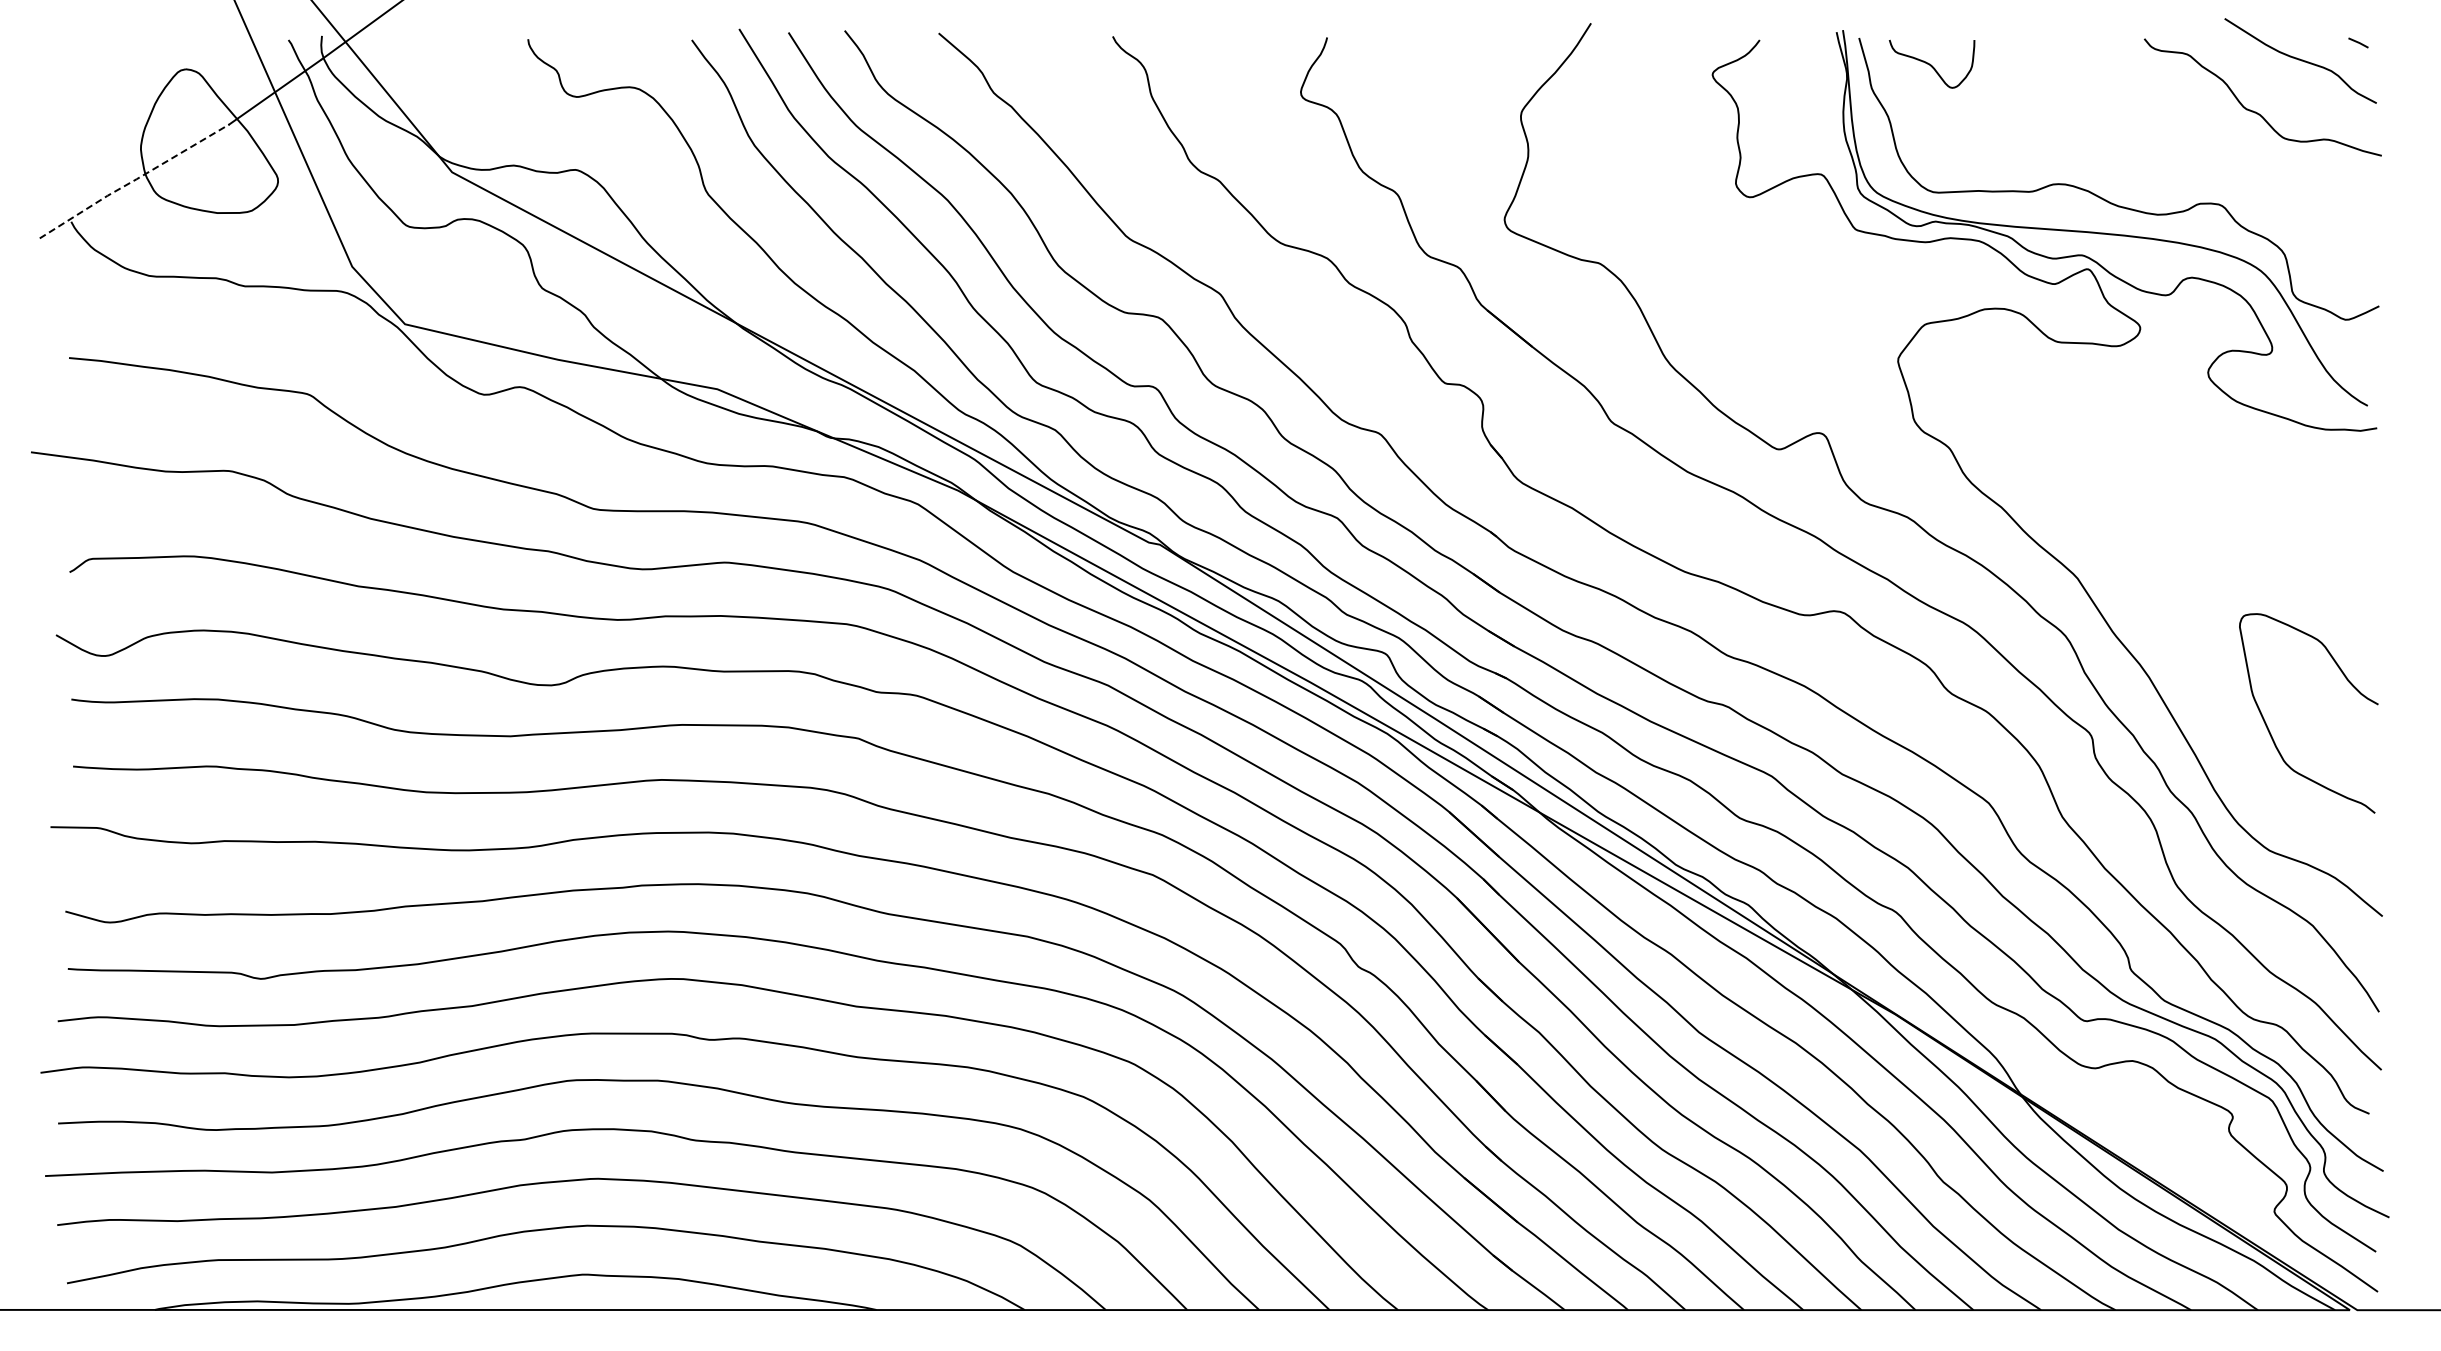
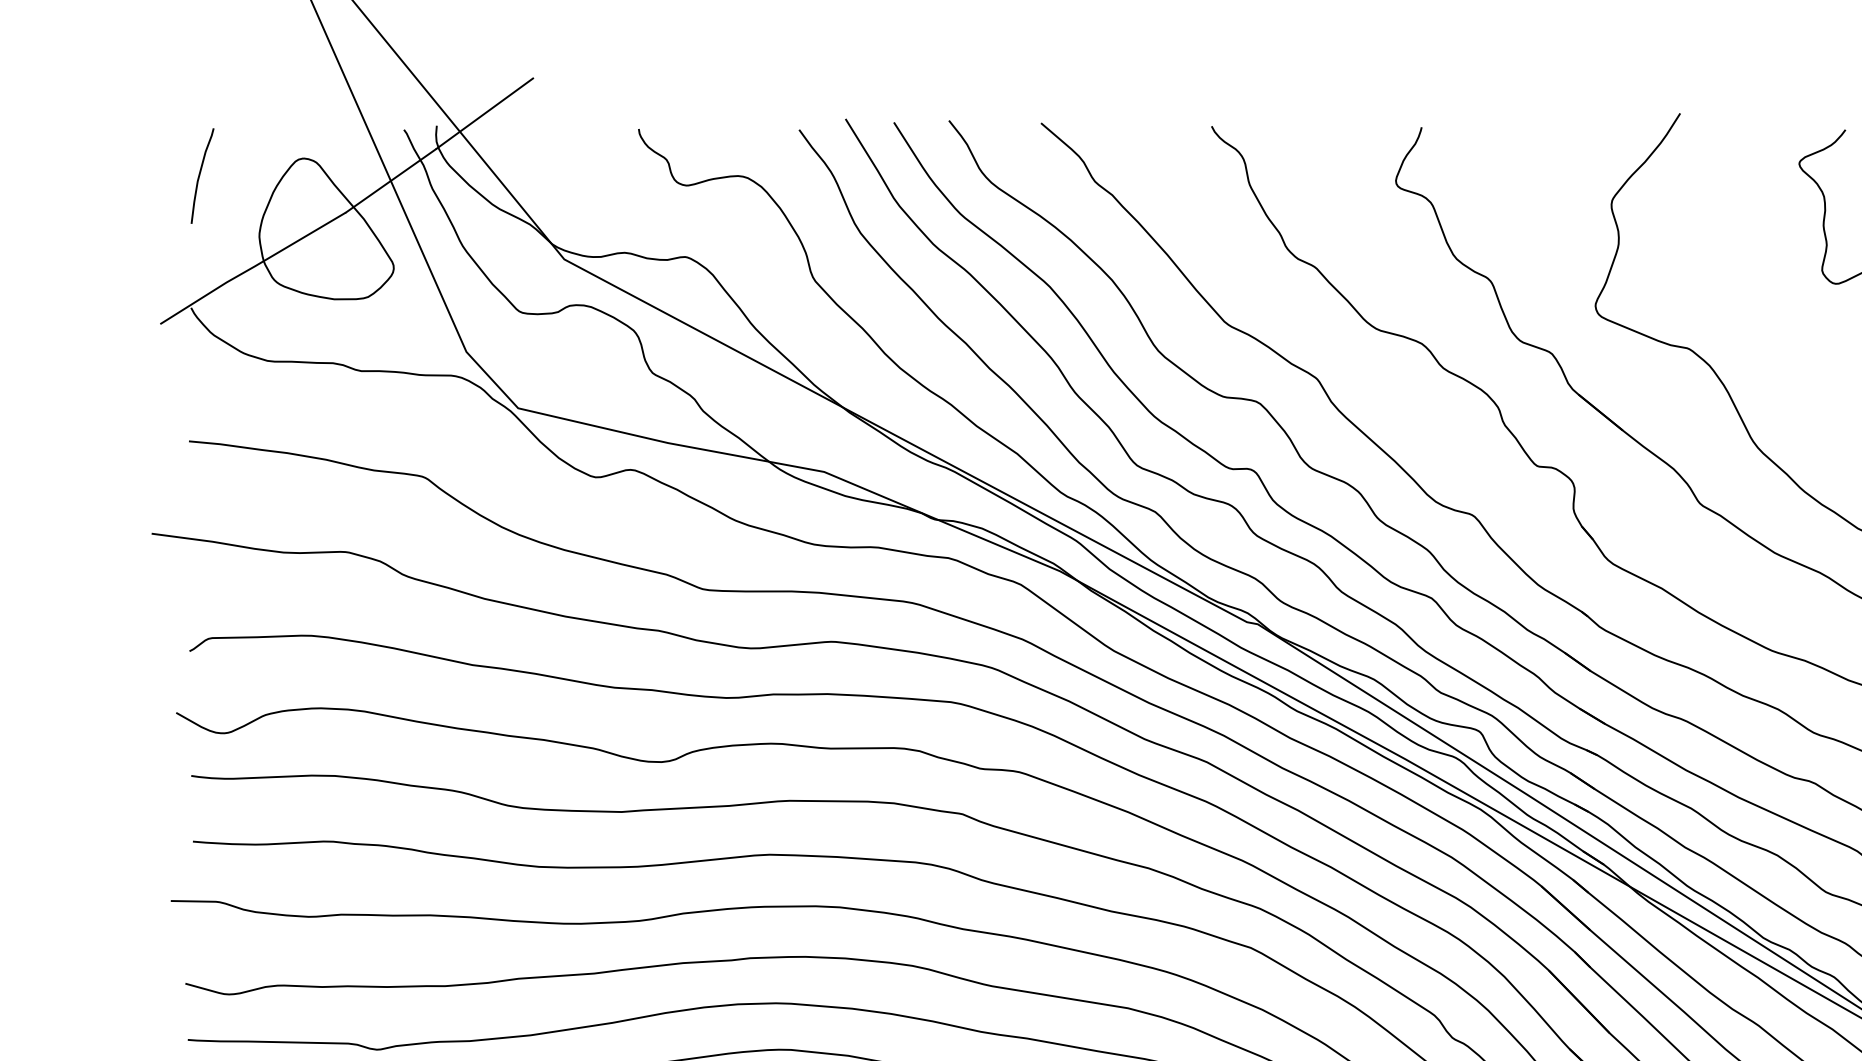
curve: (80, 86) -> (200, 175), added
line: (134, 180) -> (253, 267), dashed -> solid

